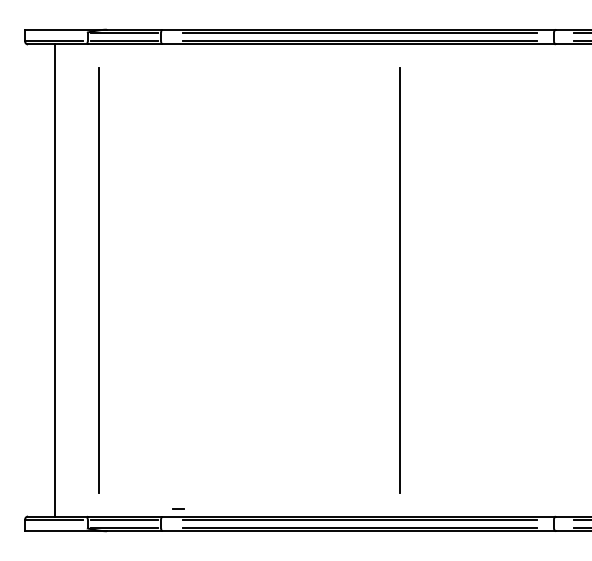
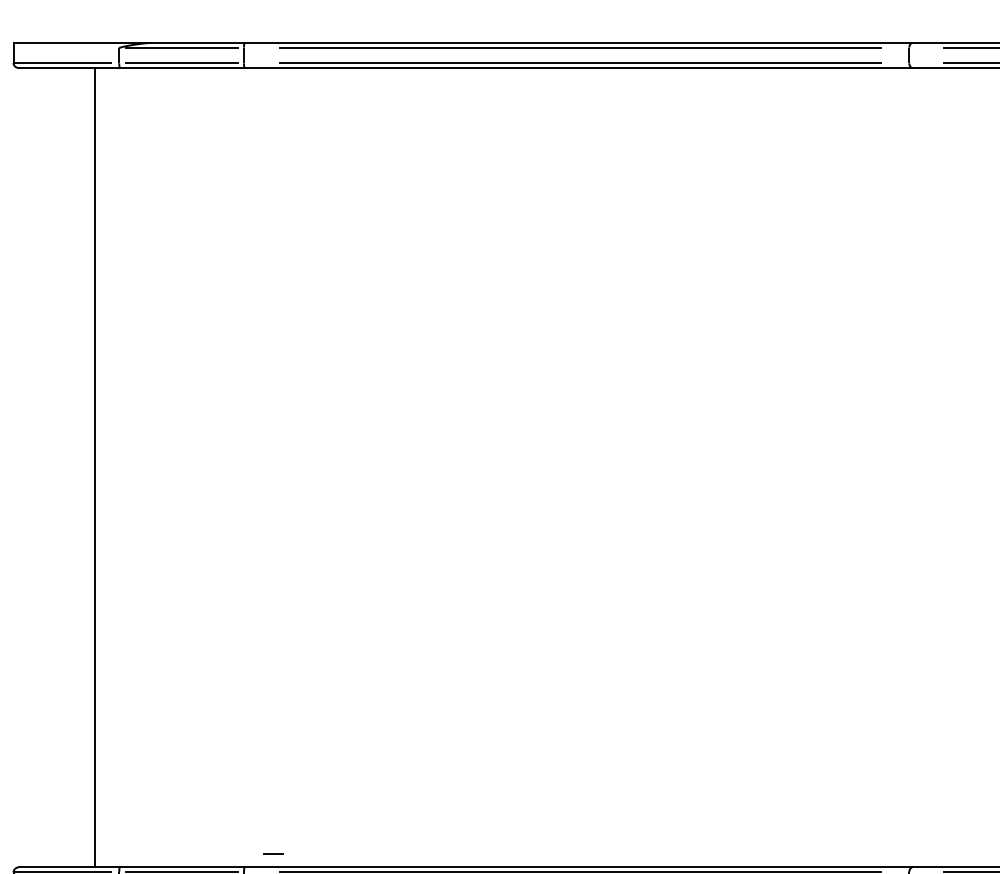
line: (55, 280) -> (95, 467), moved
line: (98, 280) -> (137, 467), removed
line: (400, 280) -> (649, 467), removed

